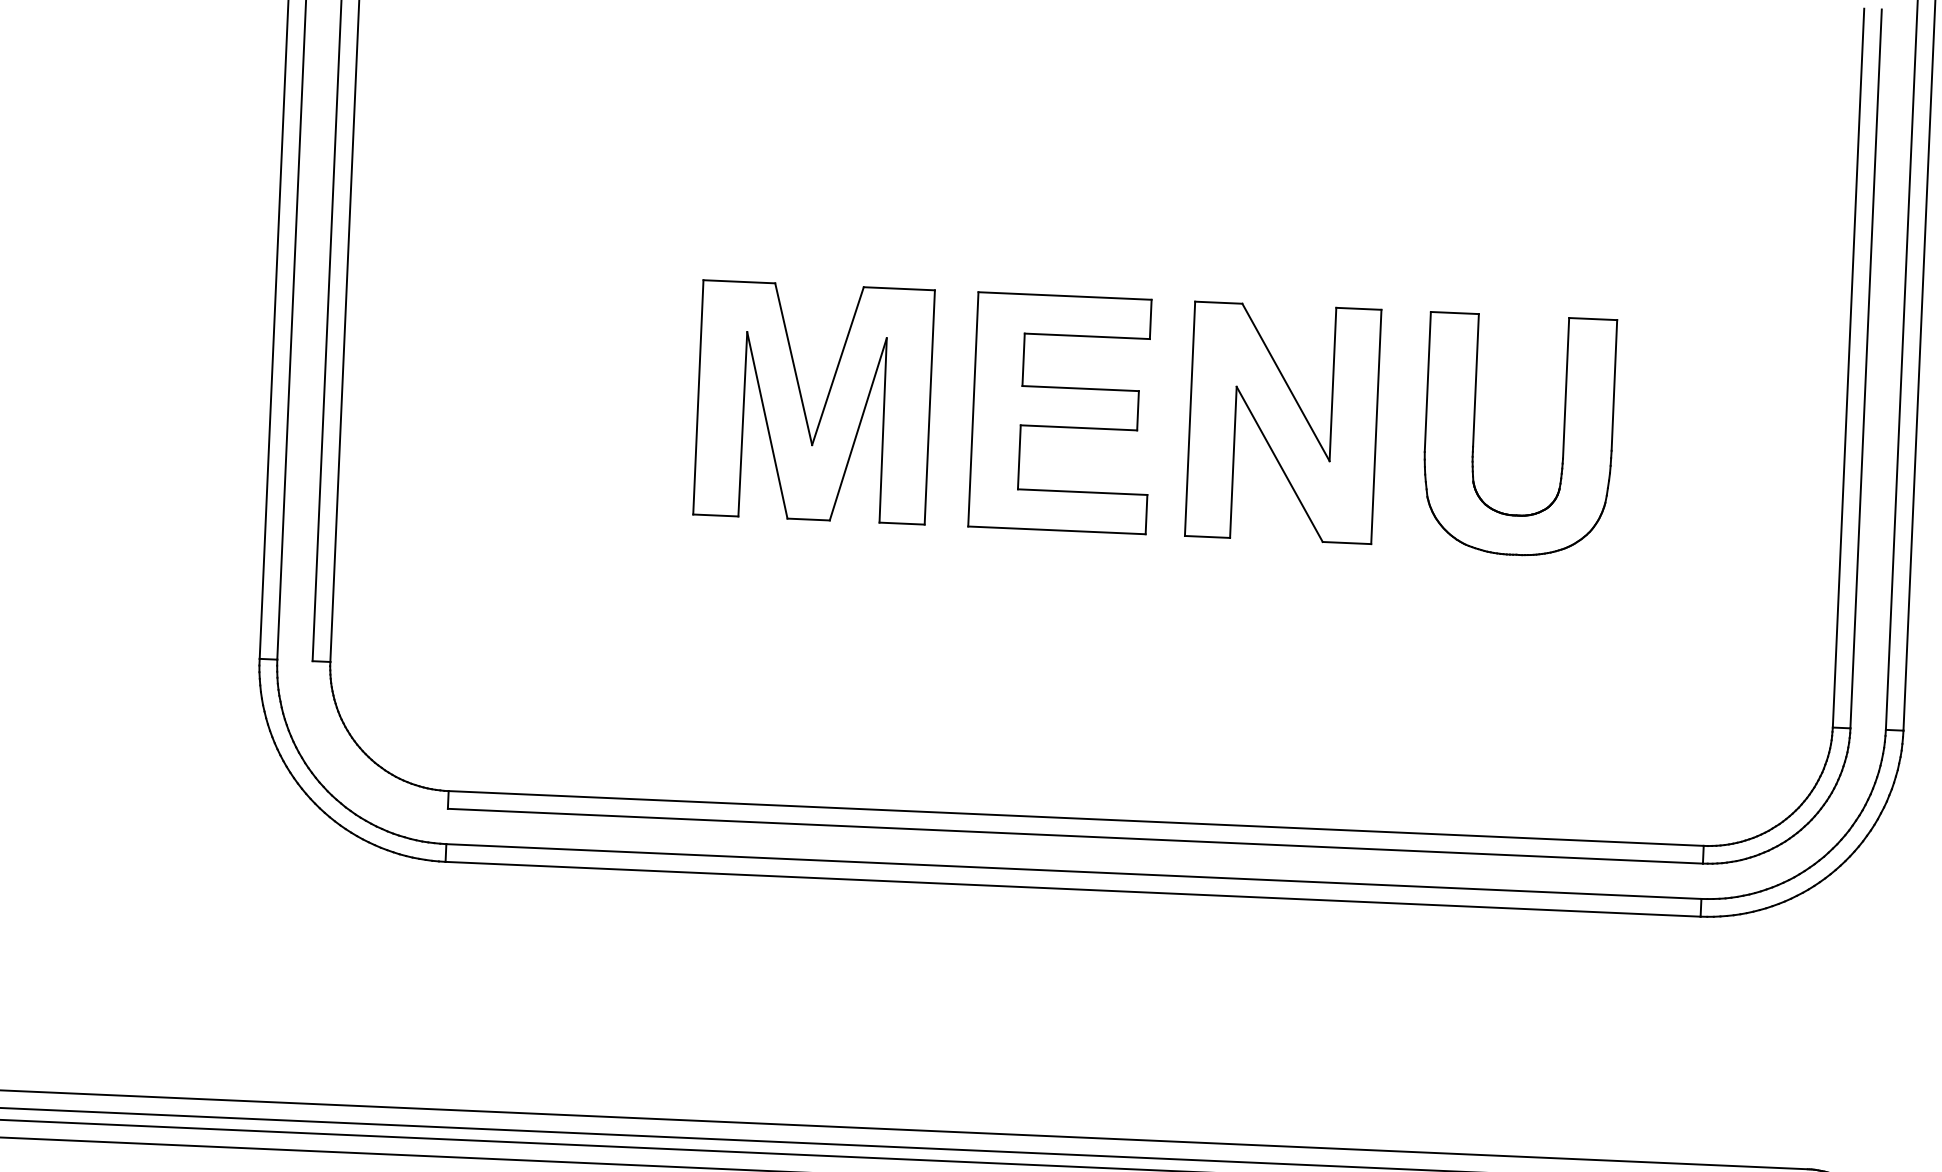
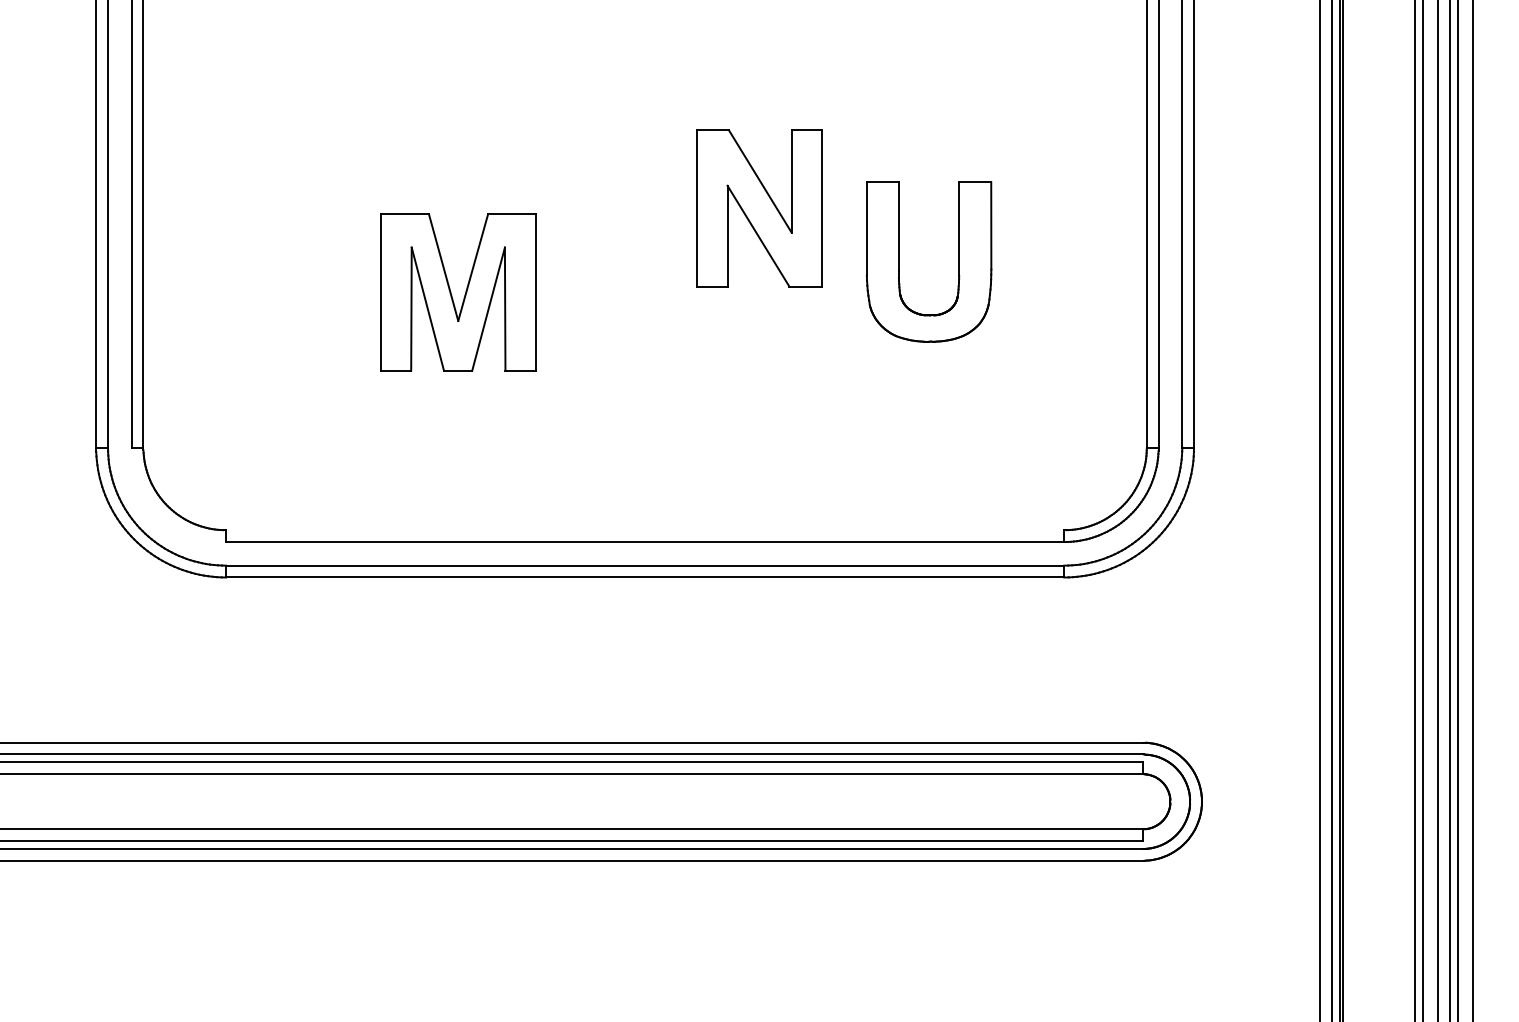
part: (823, 405) -> (464, 294), moved
part: (1061, 413) -> (623, 260), removed
part: (1283, 422) -> (759, 208), moved
line: (1076, 818) -> (645, 530), removed

